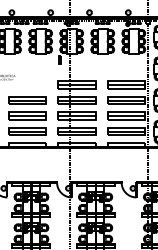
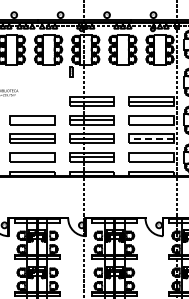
line: (27, 100) -> (32, 120), removed
line: (126, 100) -> (151, 120), removed
line: (125, 115) -> (150, 138), solid -> dashed
line: (27, 131) -> (32, 157), removed
line: (126, 131) -> (151, 157), removed

